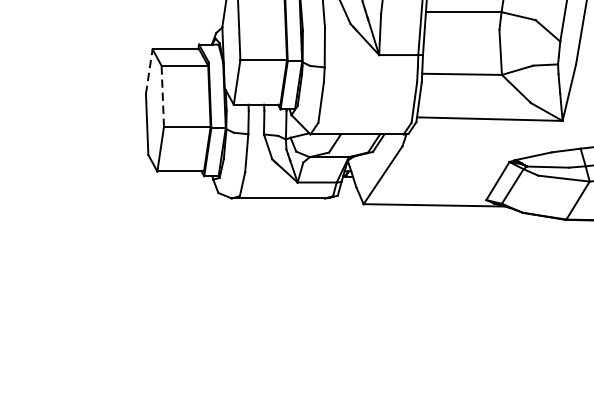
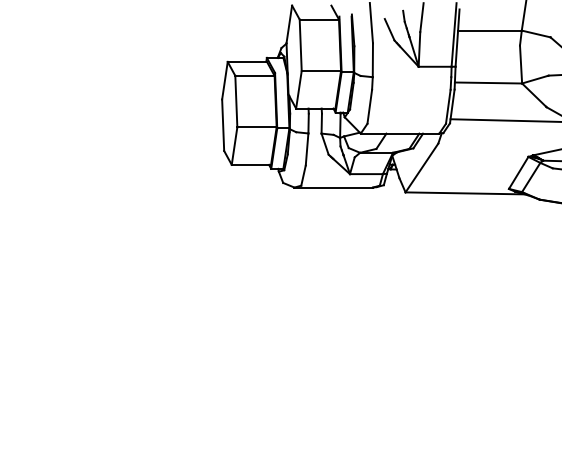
line: (148, 71) -> (224, 80), dashed -> solid
line: (162, 96) -> (236, 101), dashed -> solid

